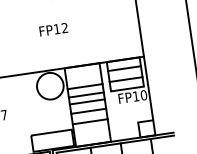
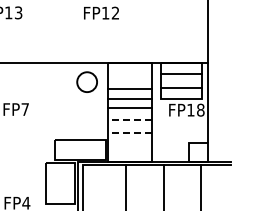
circle: (49, 85) -> (86, 81), size x0.6
text: (143, 95) -> (200, 110), FP10 -> FP18
line: (88, 111) -> (129, 119), solid -> dashed
line: (89, 122) -> (129, 133), solid -> dashed

